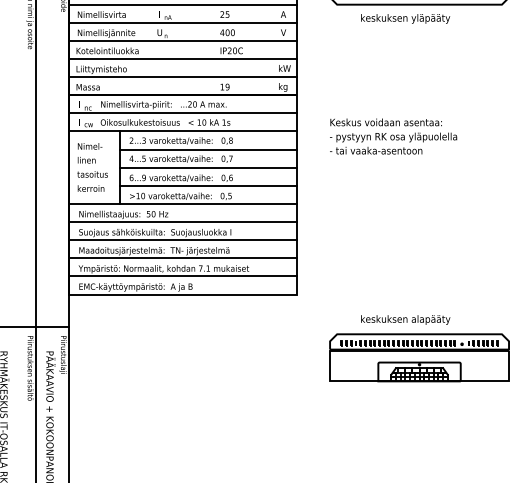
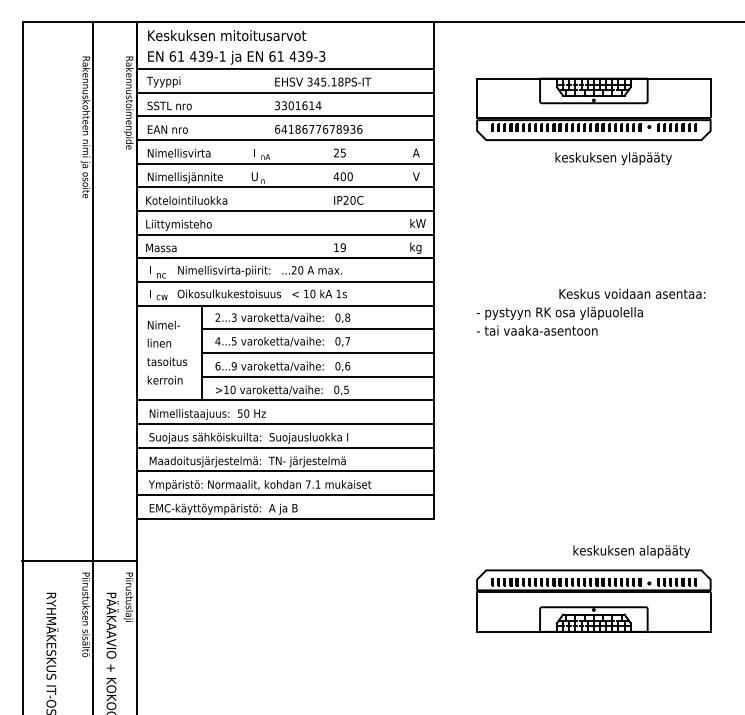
text: (405, 18) -> (613, 158), moved
text: (386, 122) -> (632, 293), moved
text: (405, 319) -> (631, 551), moved

